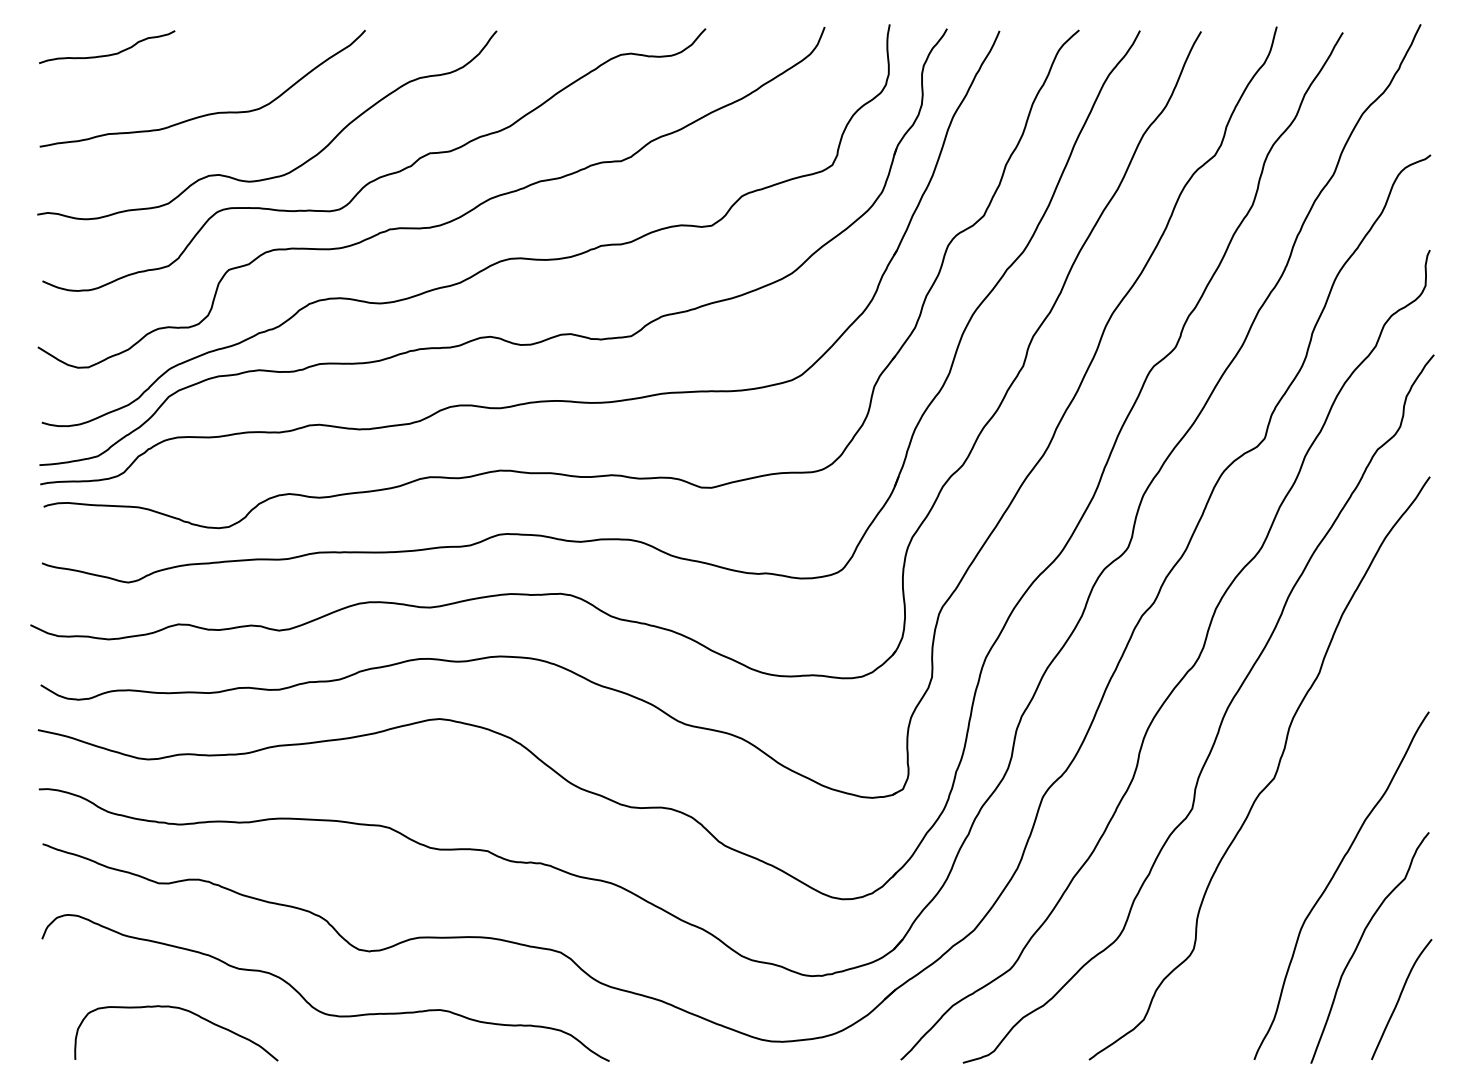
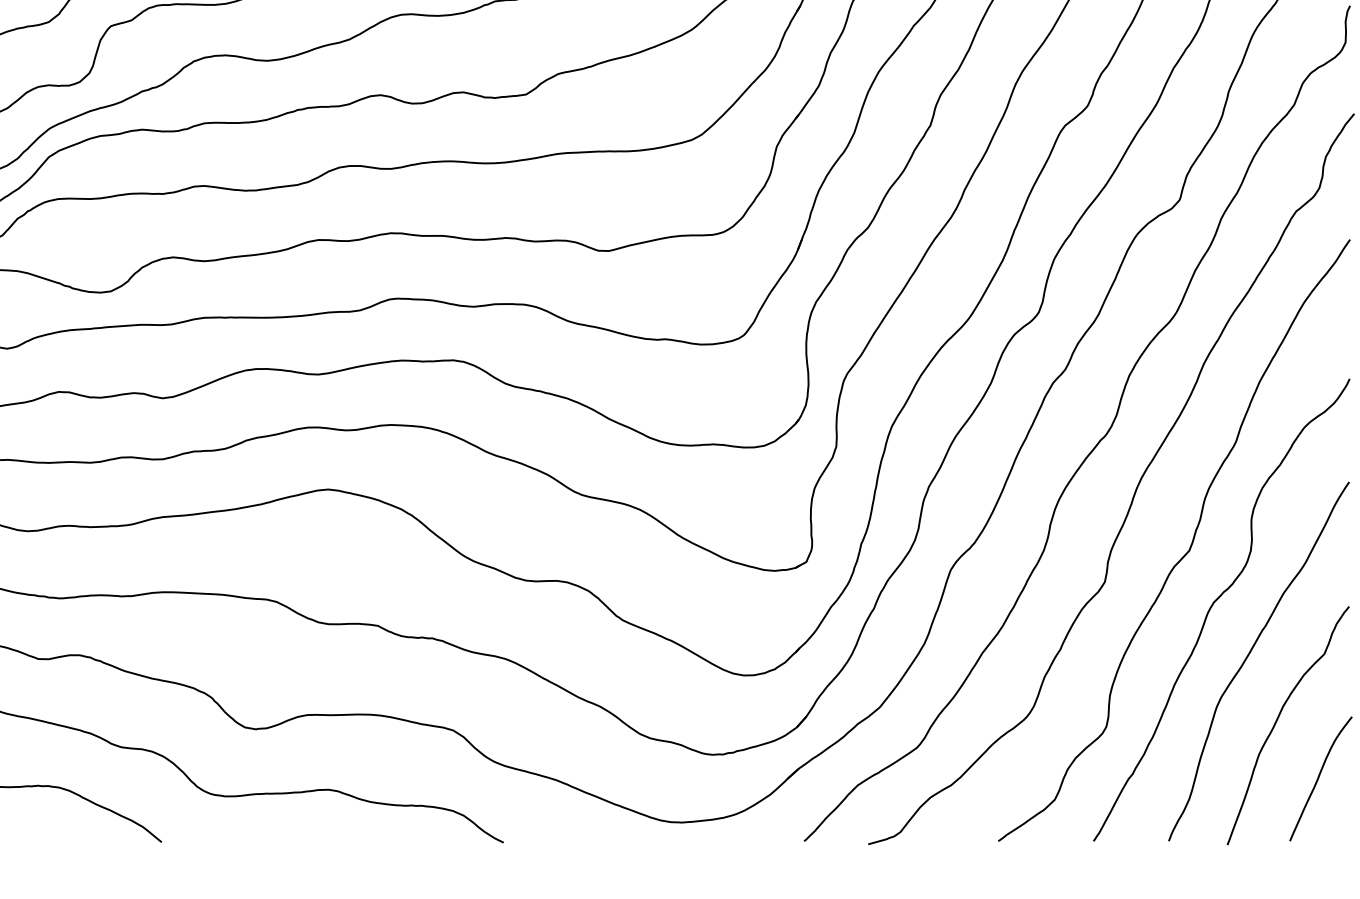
curve: (1297, 831) -> (1213, 605), added

